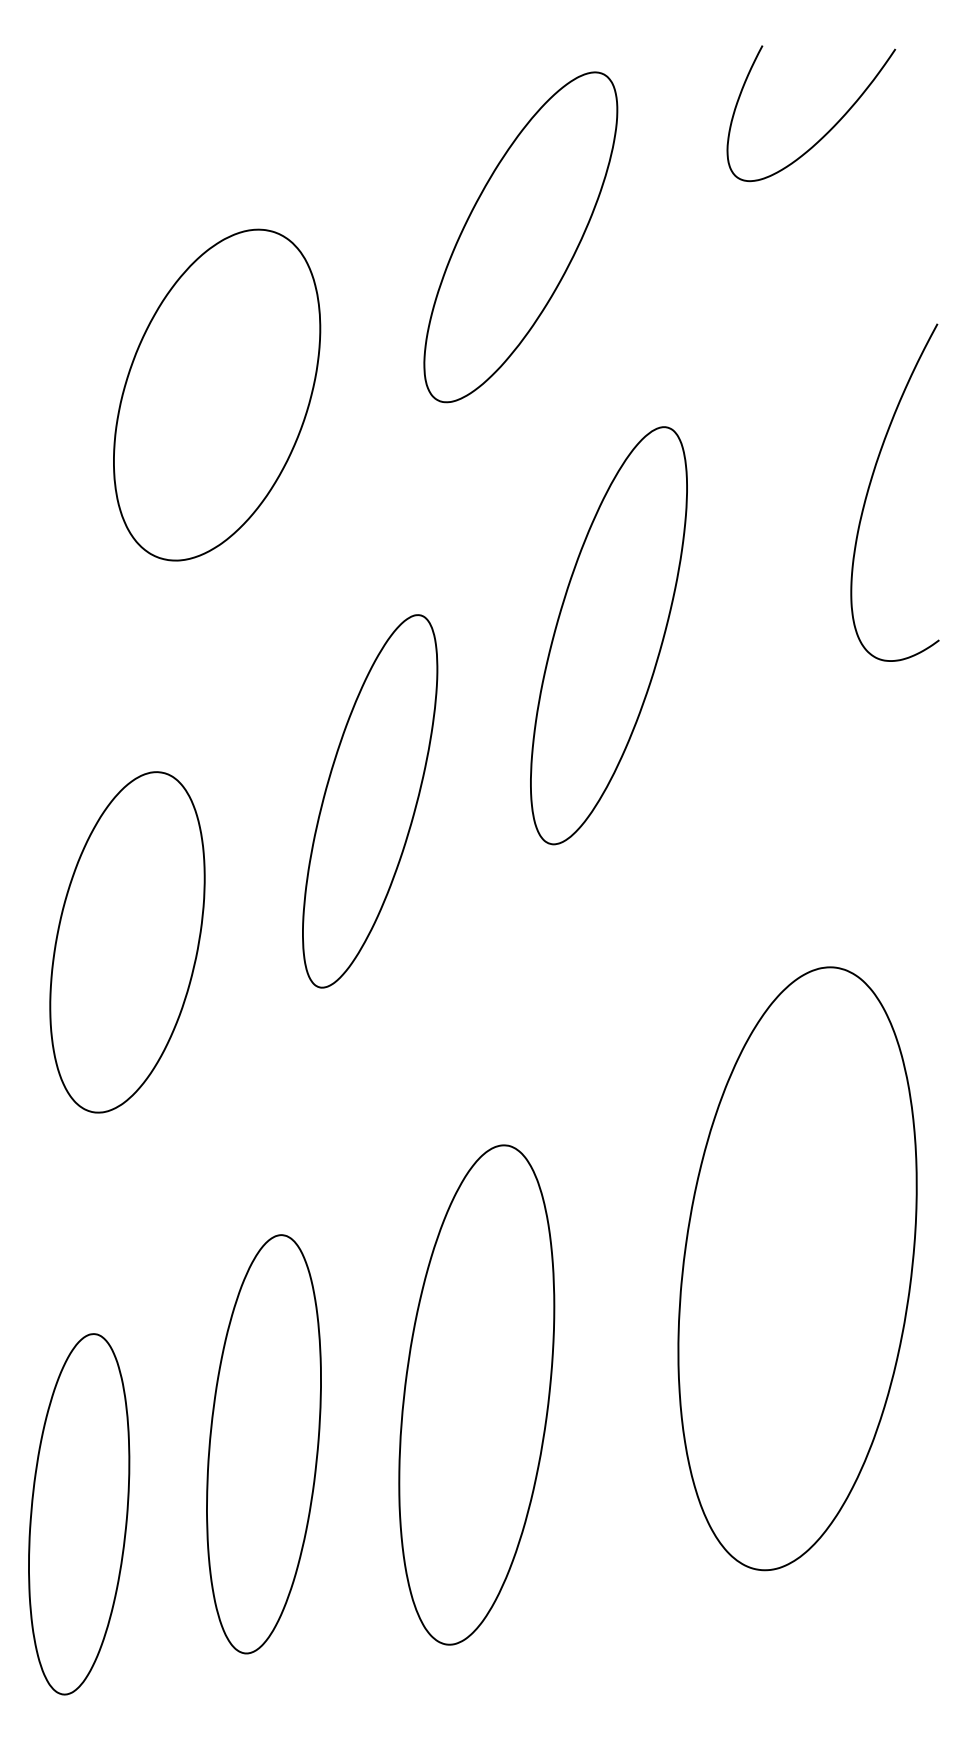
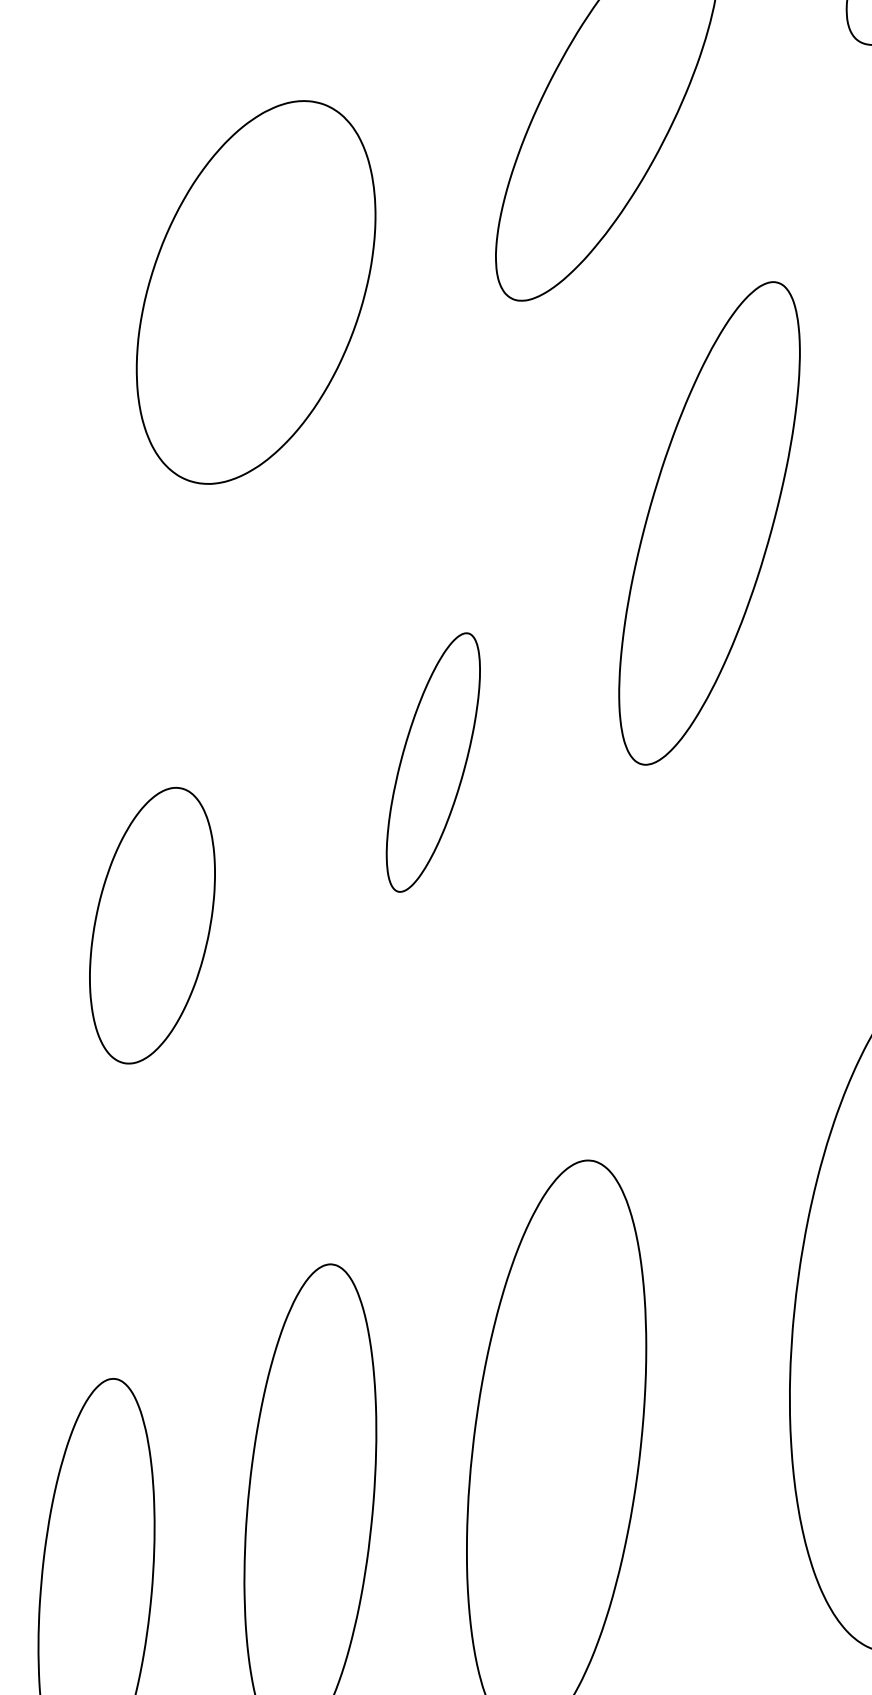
part: (608, 635) -> (708, 523), moved
part: (370, 801) -> (433, 762), size x0.6
part: (127, 942) -> (152, 925), size x0.7

